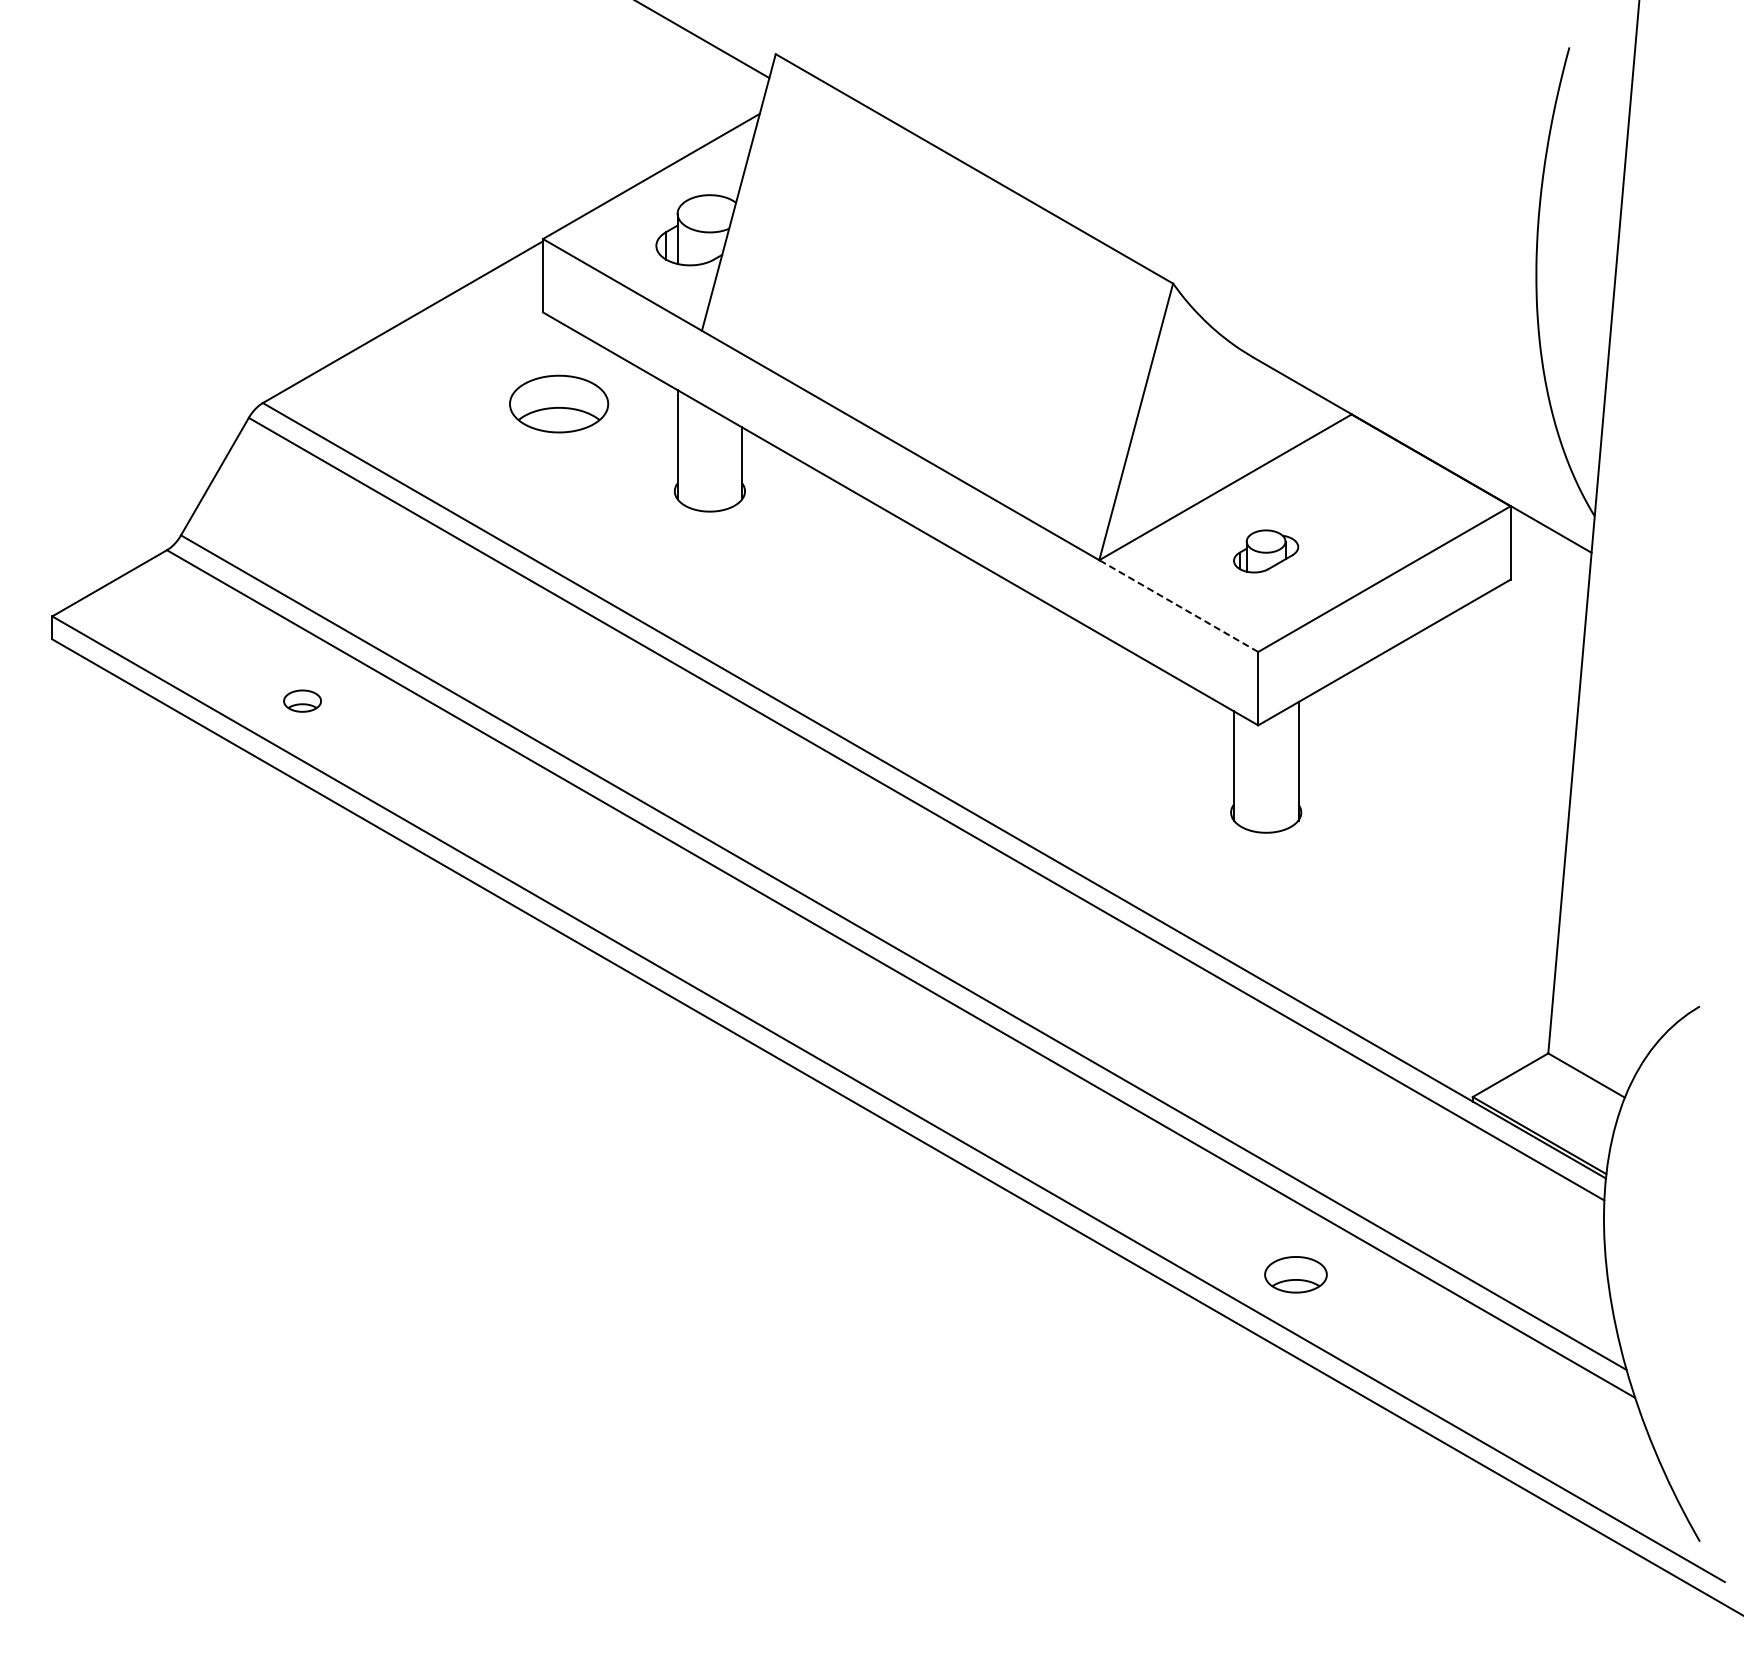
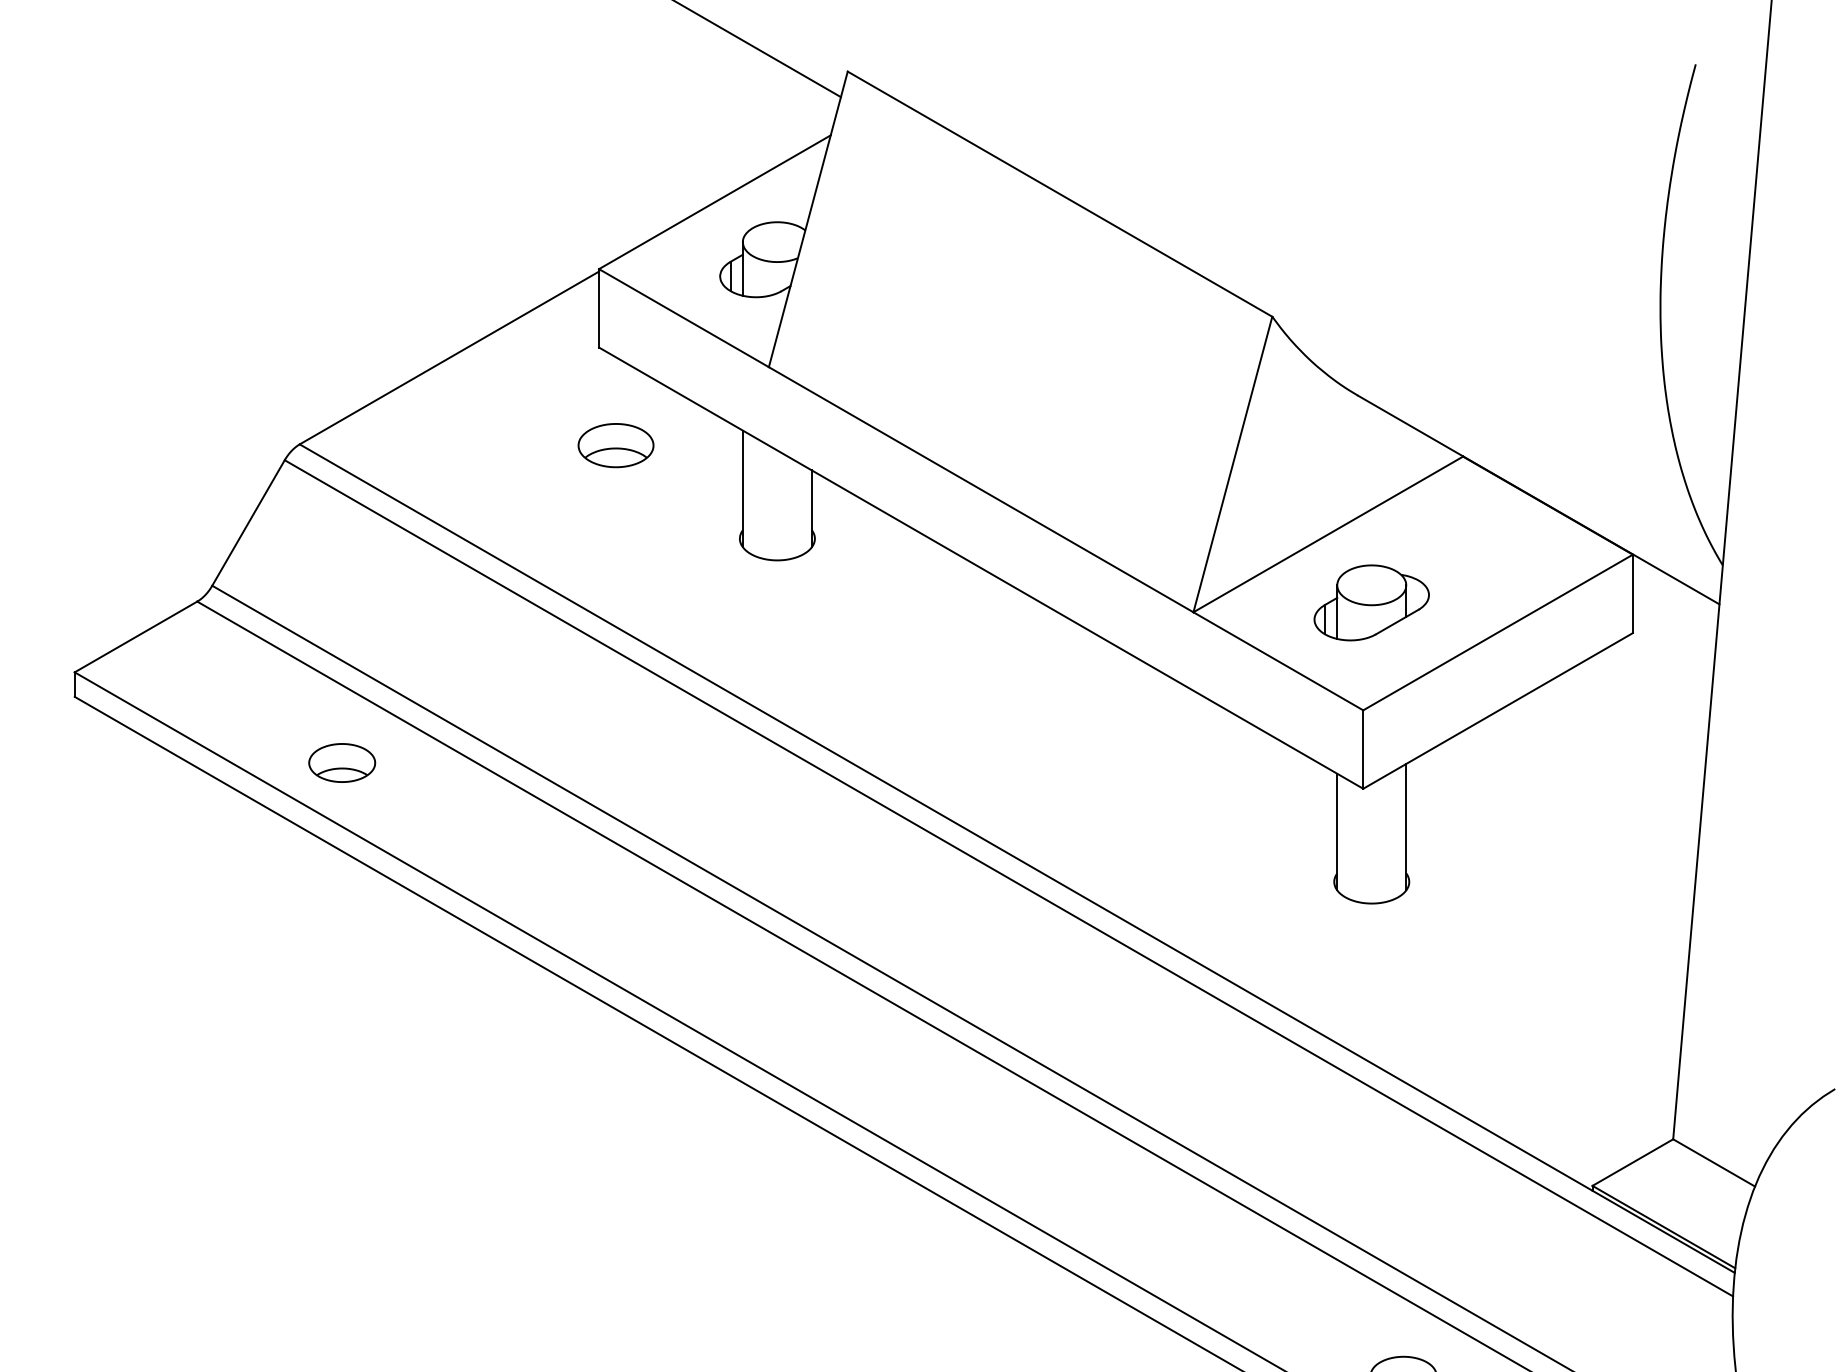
part: (558, 404) -> (615, 445), size x0.71
part: (1265, 551) -> (1371, 602), size x1.67
line: (1178, 606) -> (1278, 661), dashed -> solid
part: (302, 700) -> (342, 762), size x1.67

